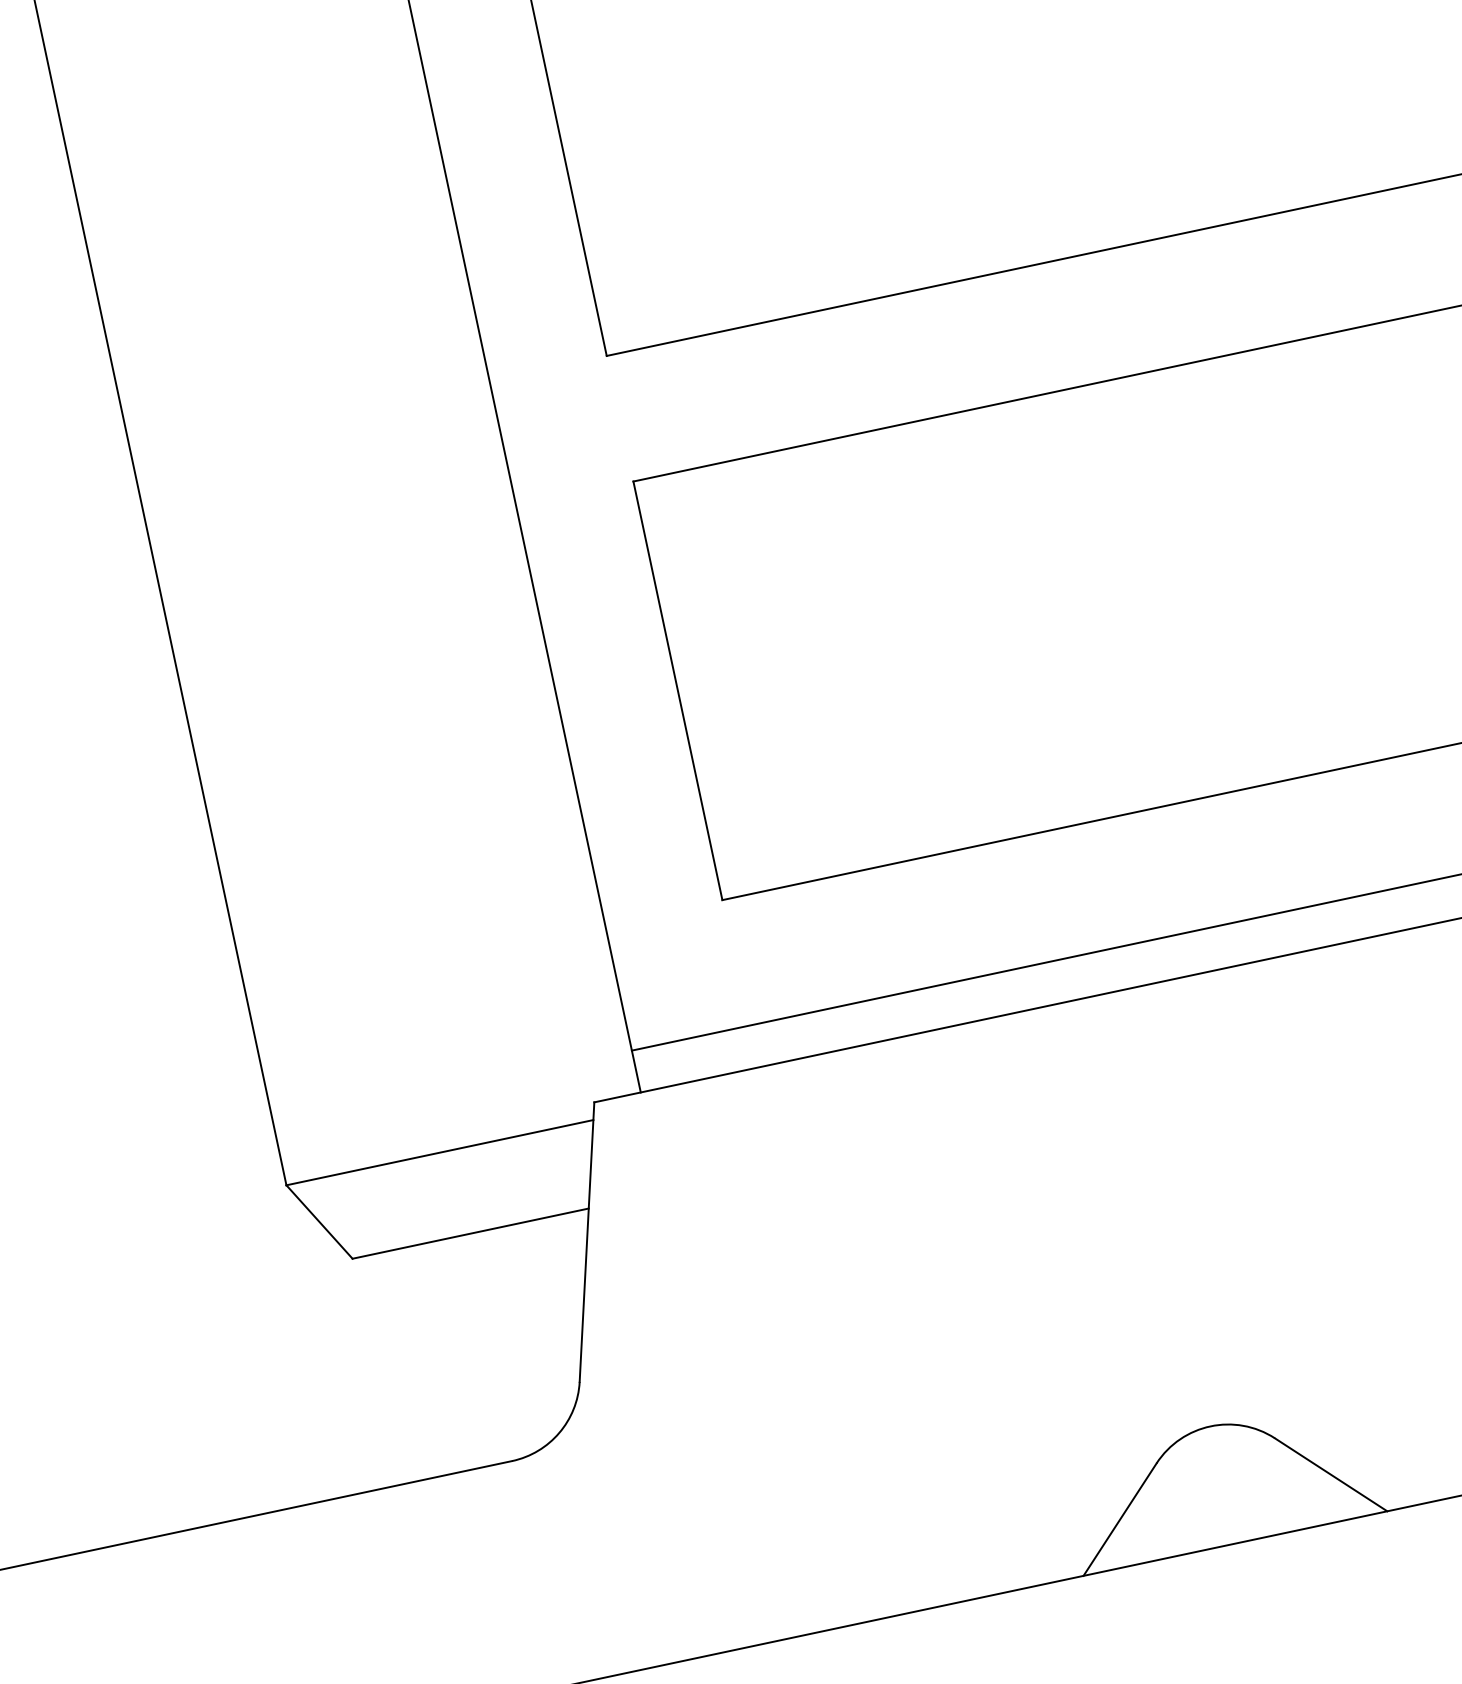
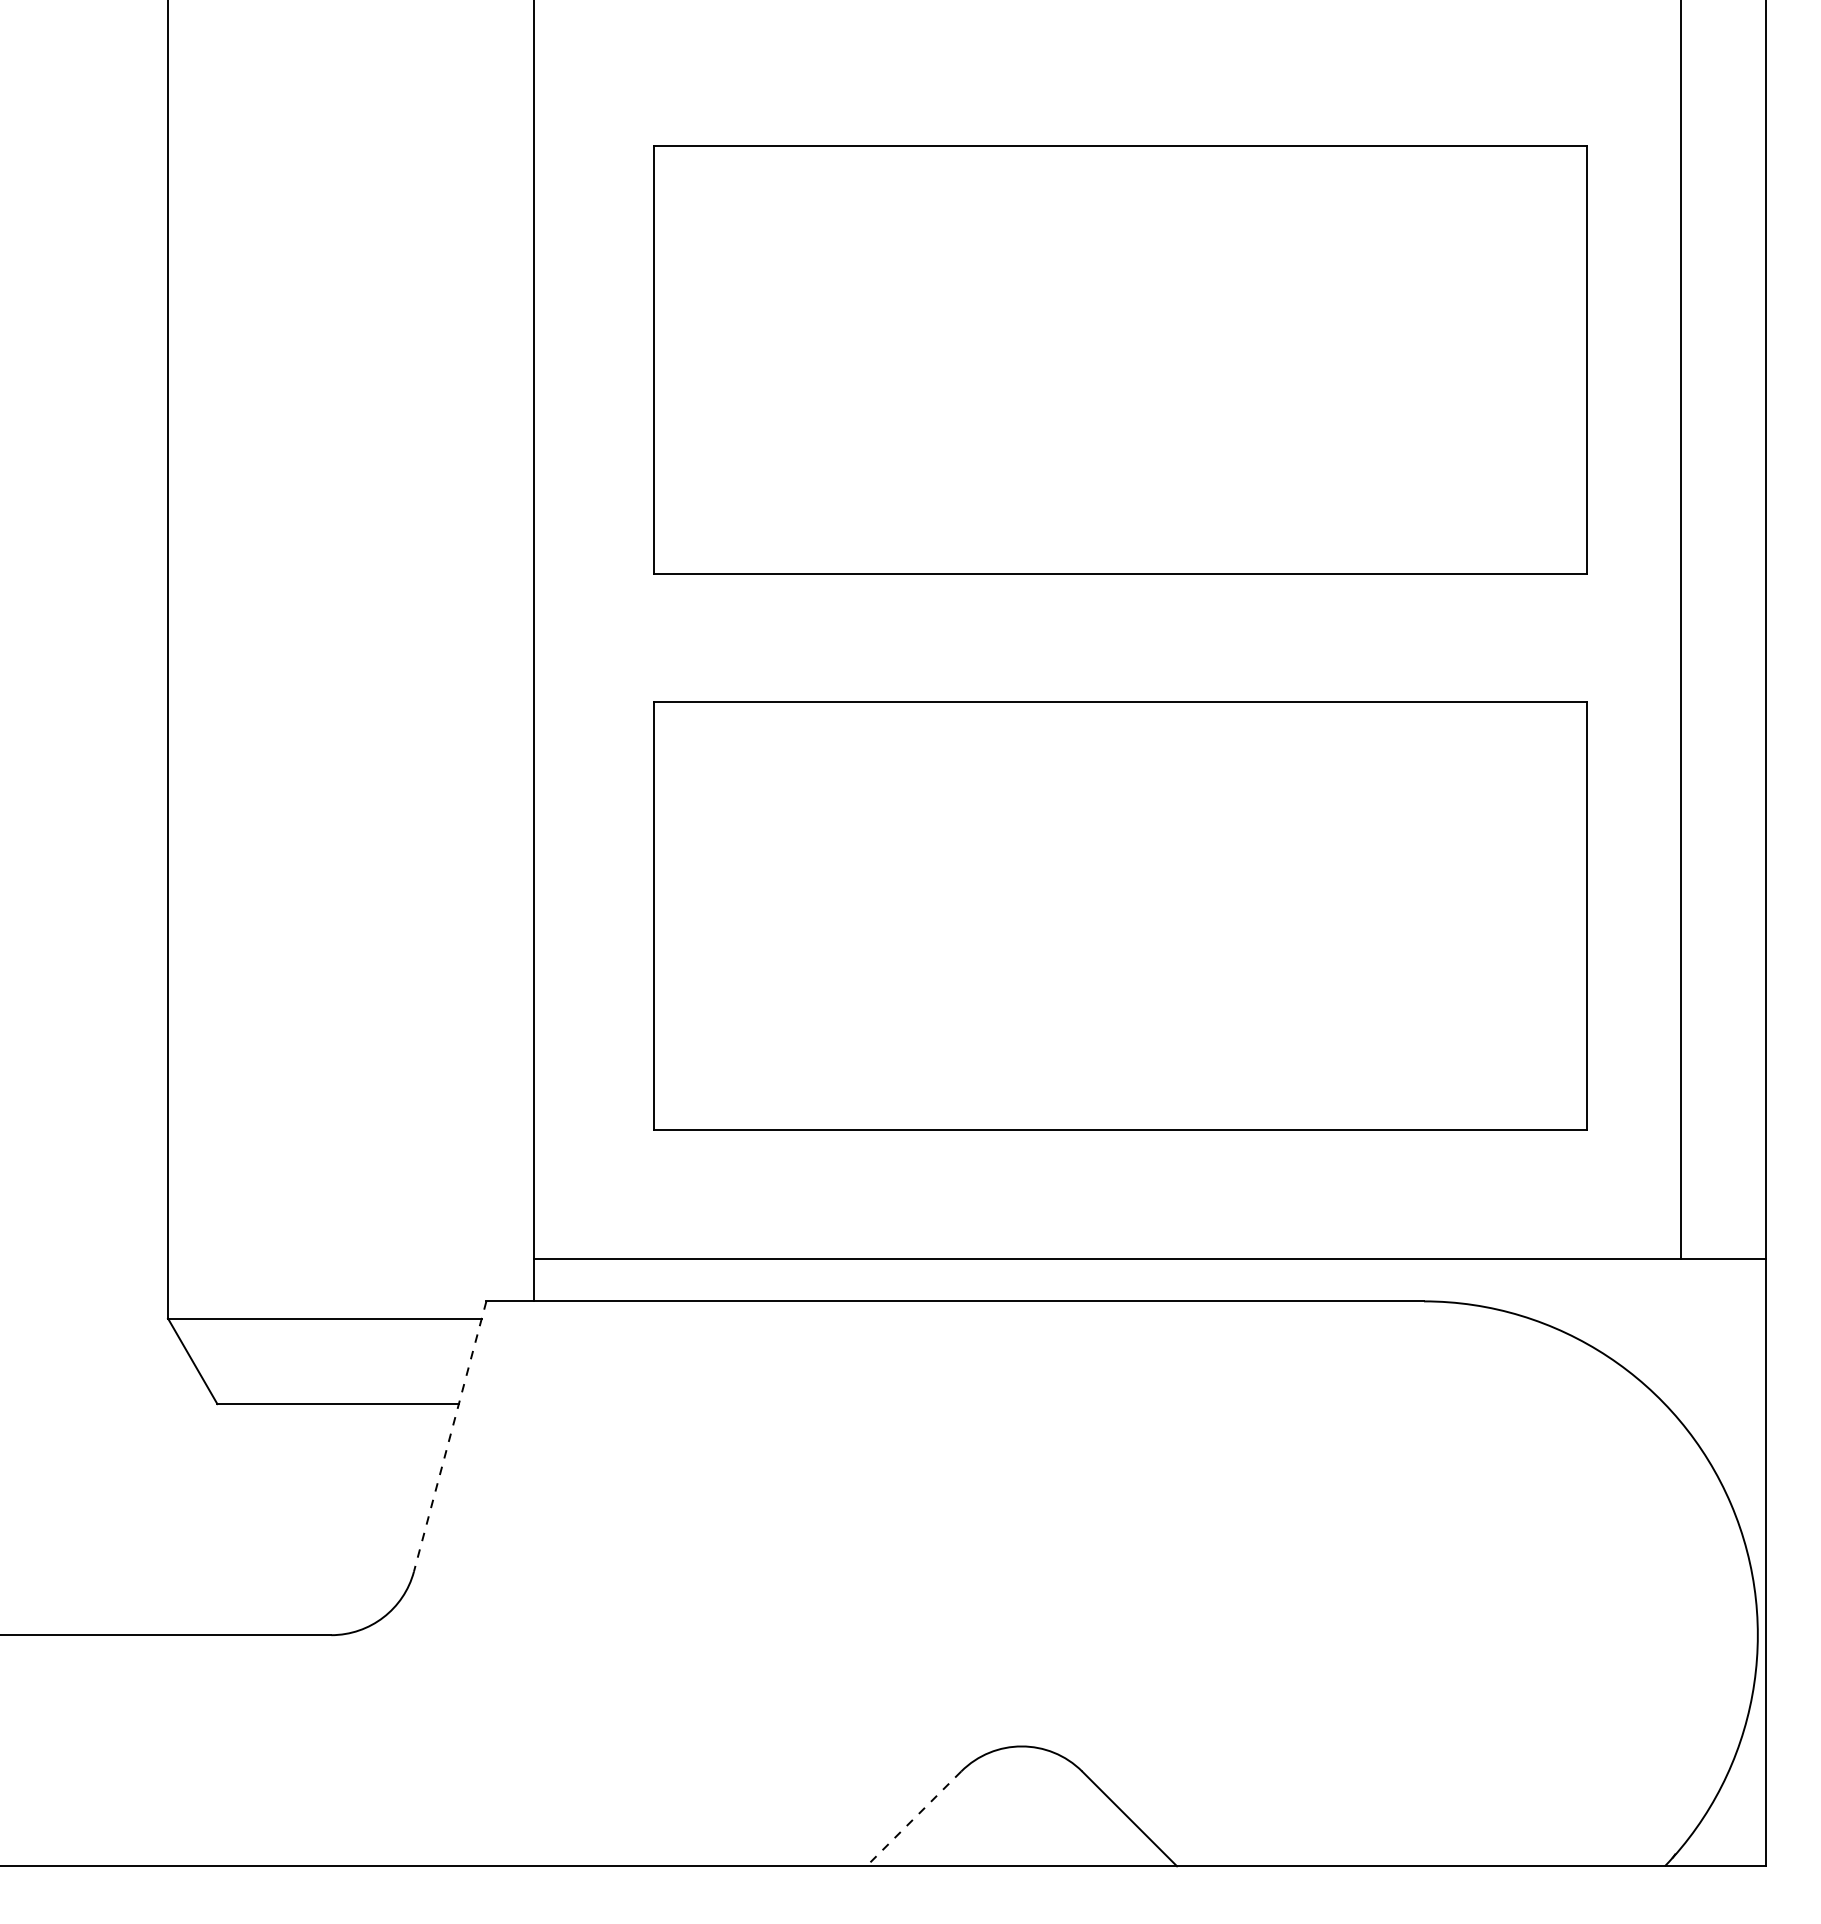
line: (587, 1241) -> (450, 1436), solid -> dashed
line: (1119, 1520) -> (913, 1819), solid -> dashed

